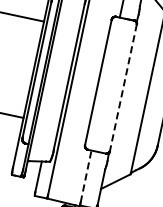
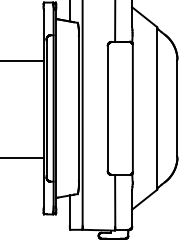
line: (123, 87) -> (132, 108), dashed -> solid
line: (86, 176) -> (115, 200), dashed -> solid

